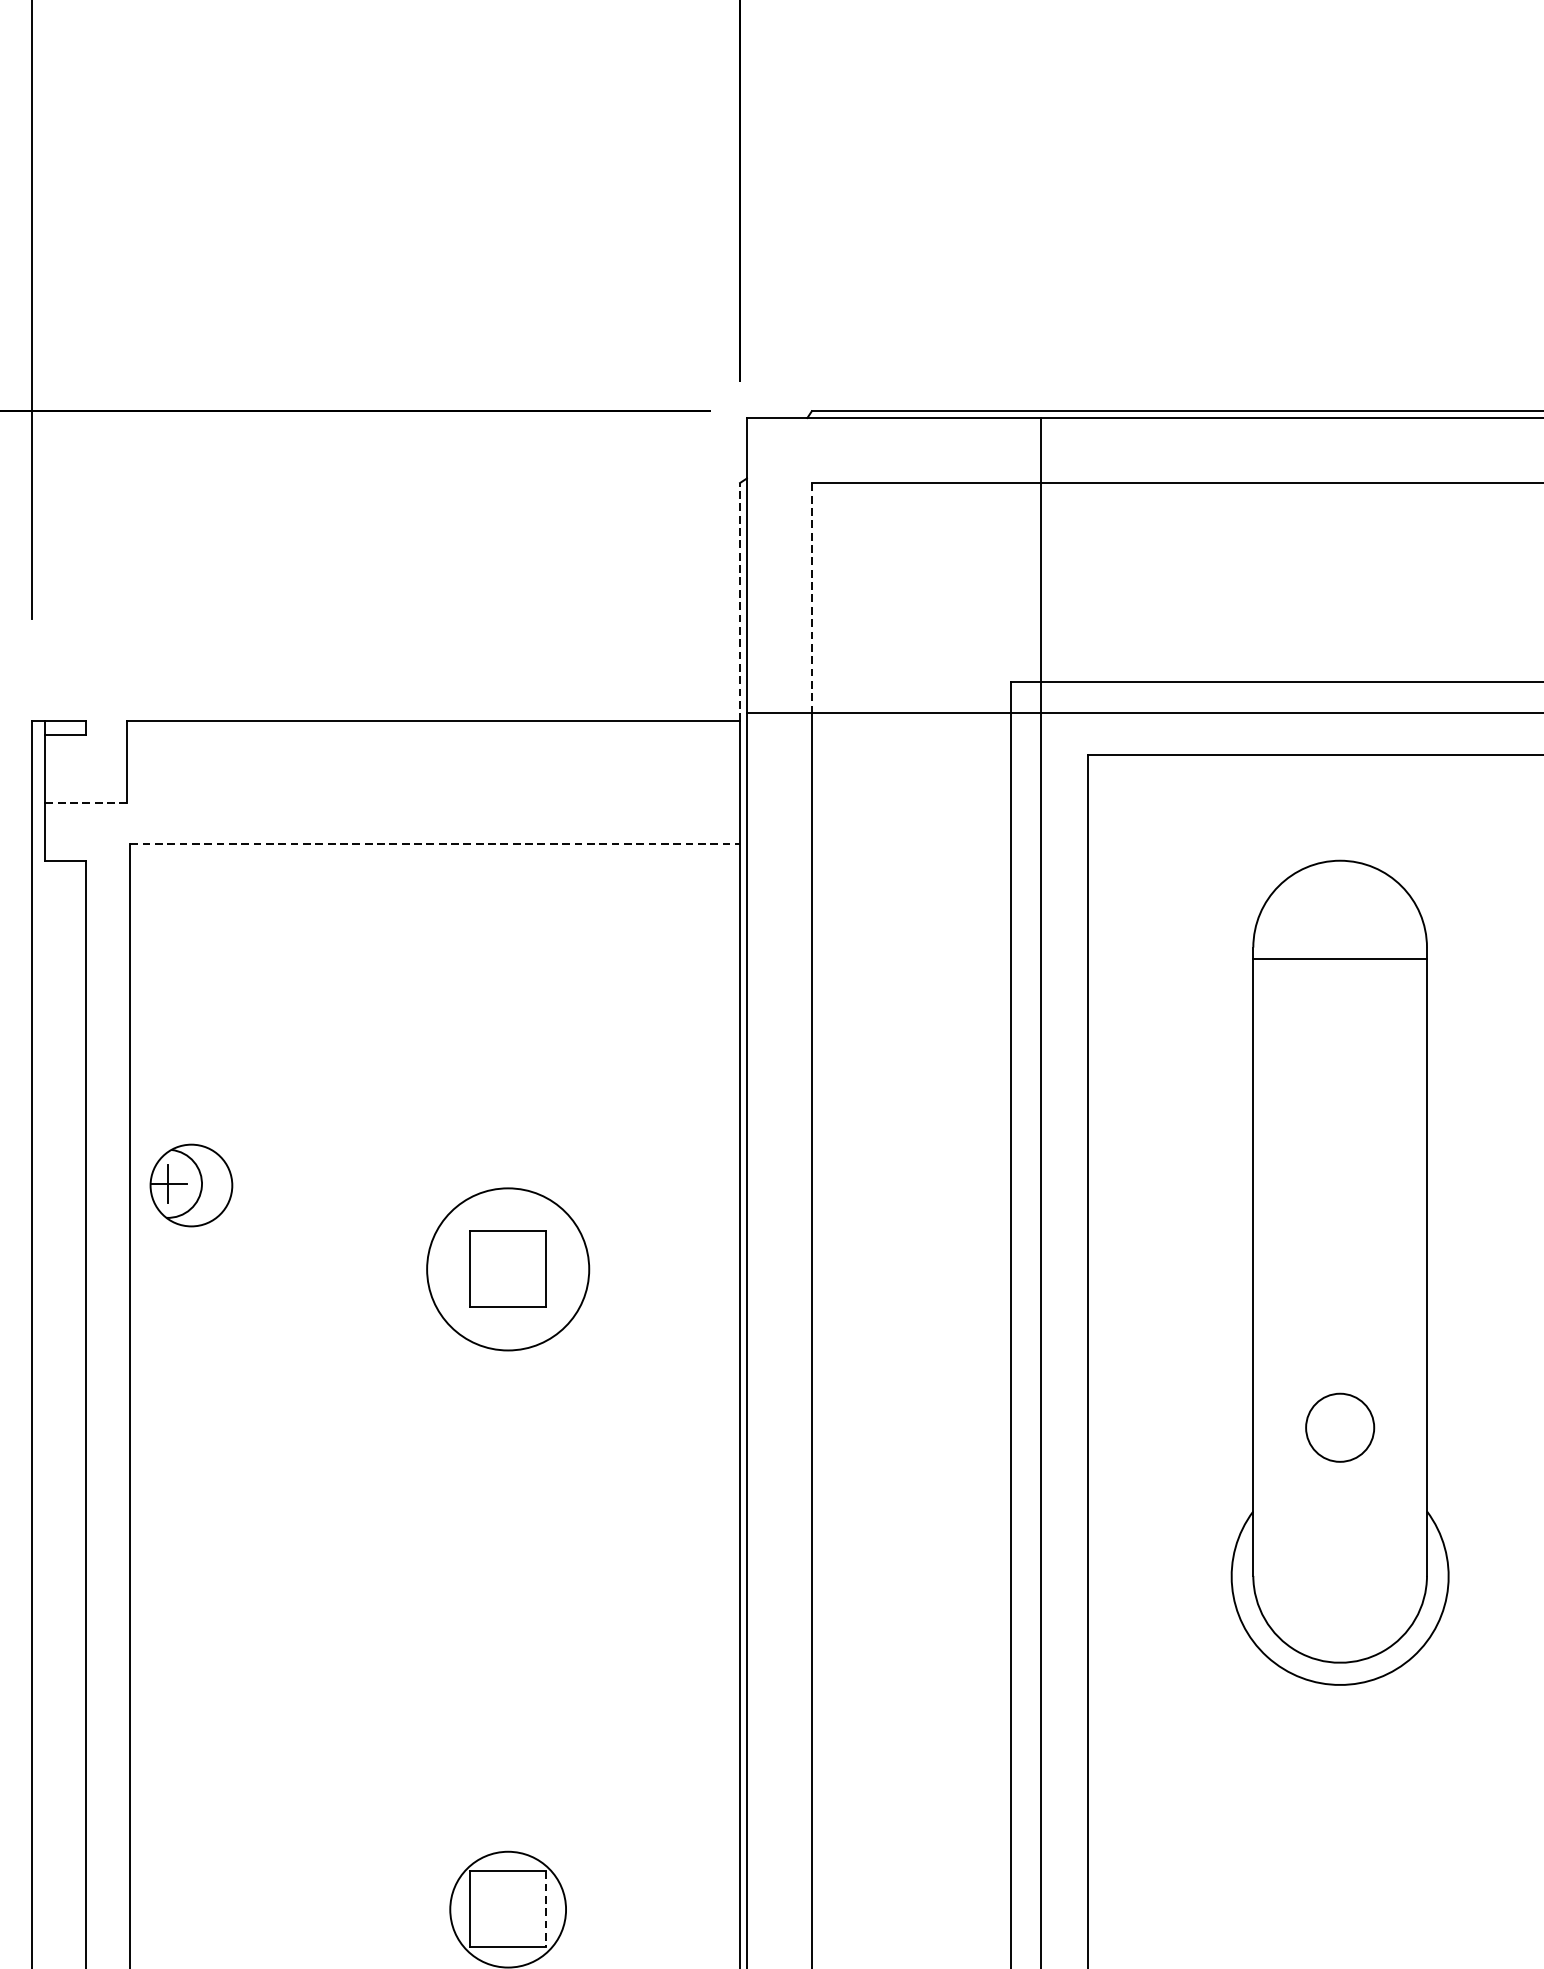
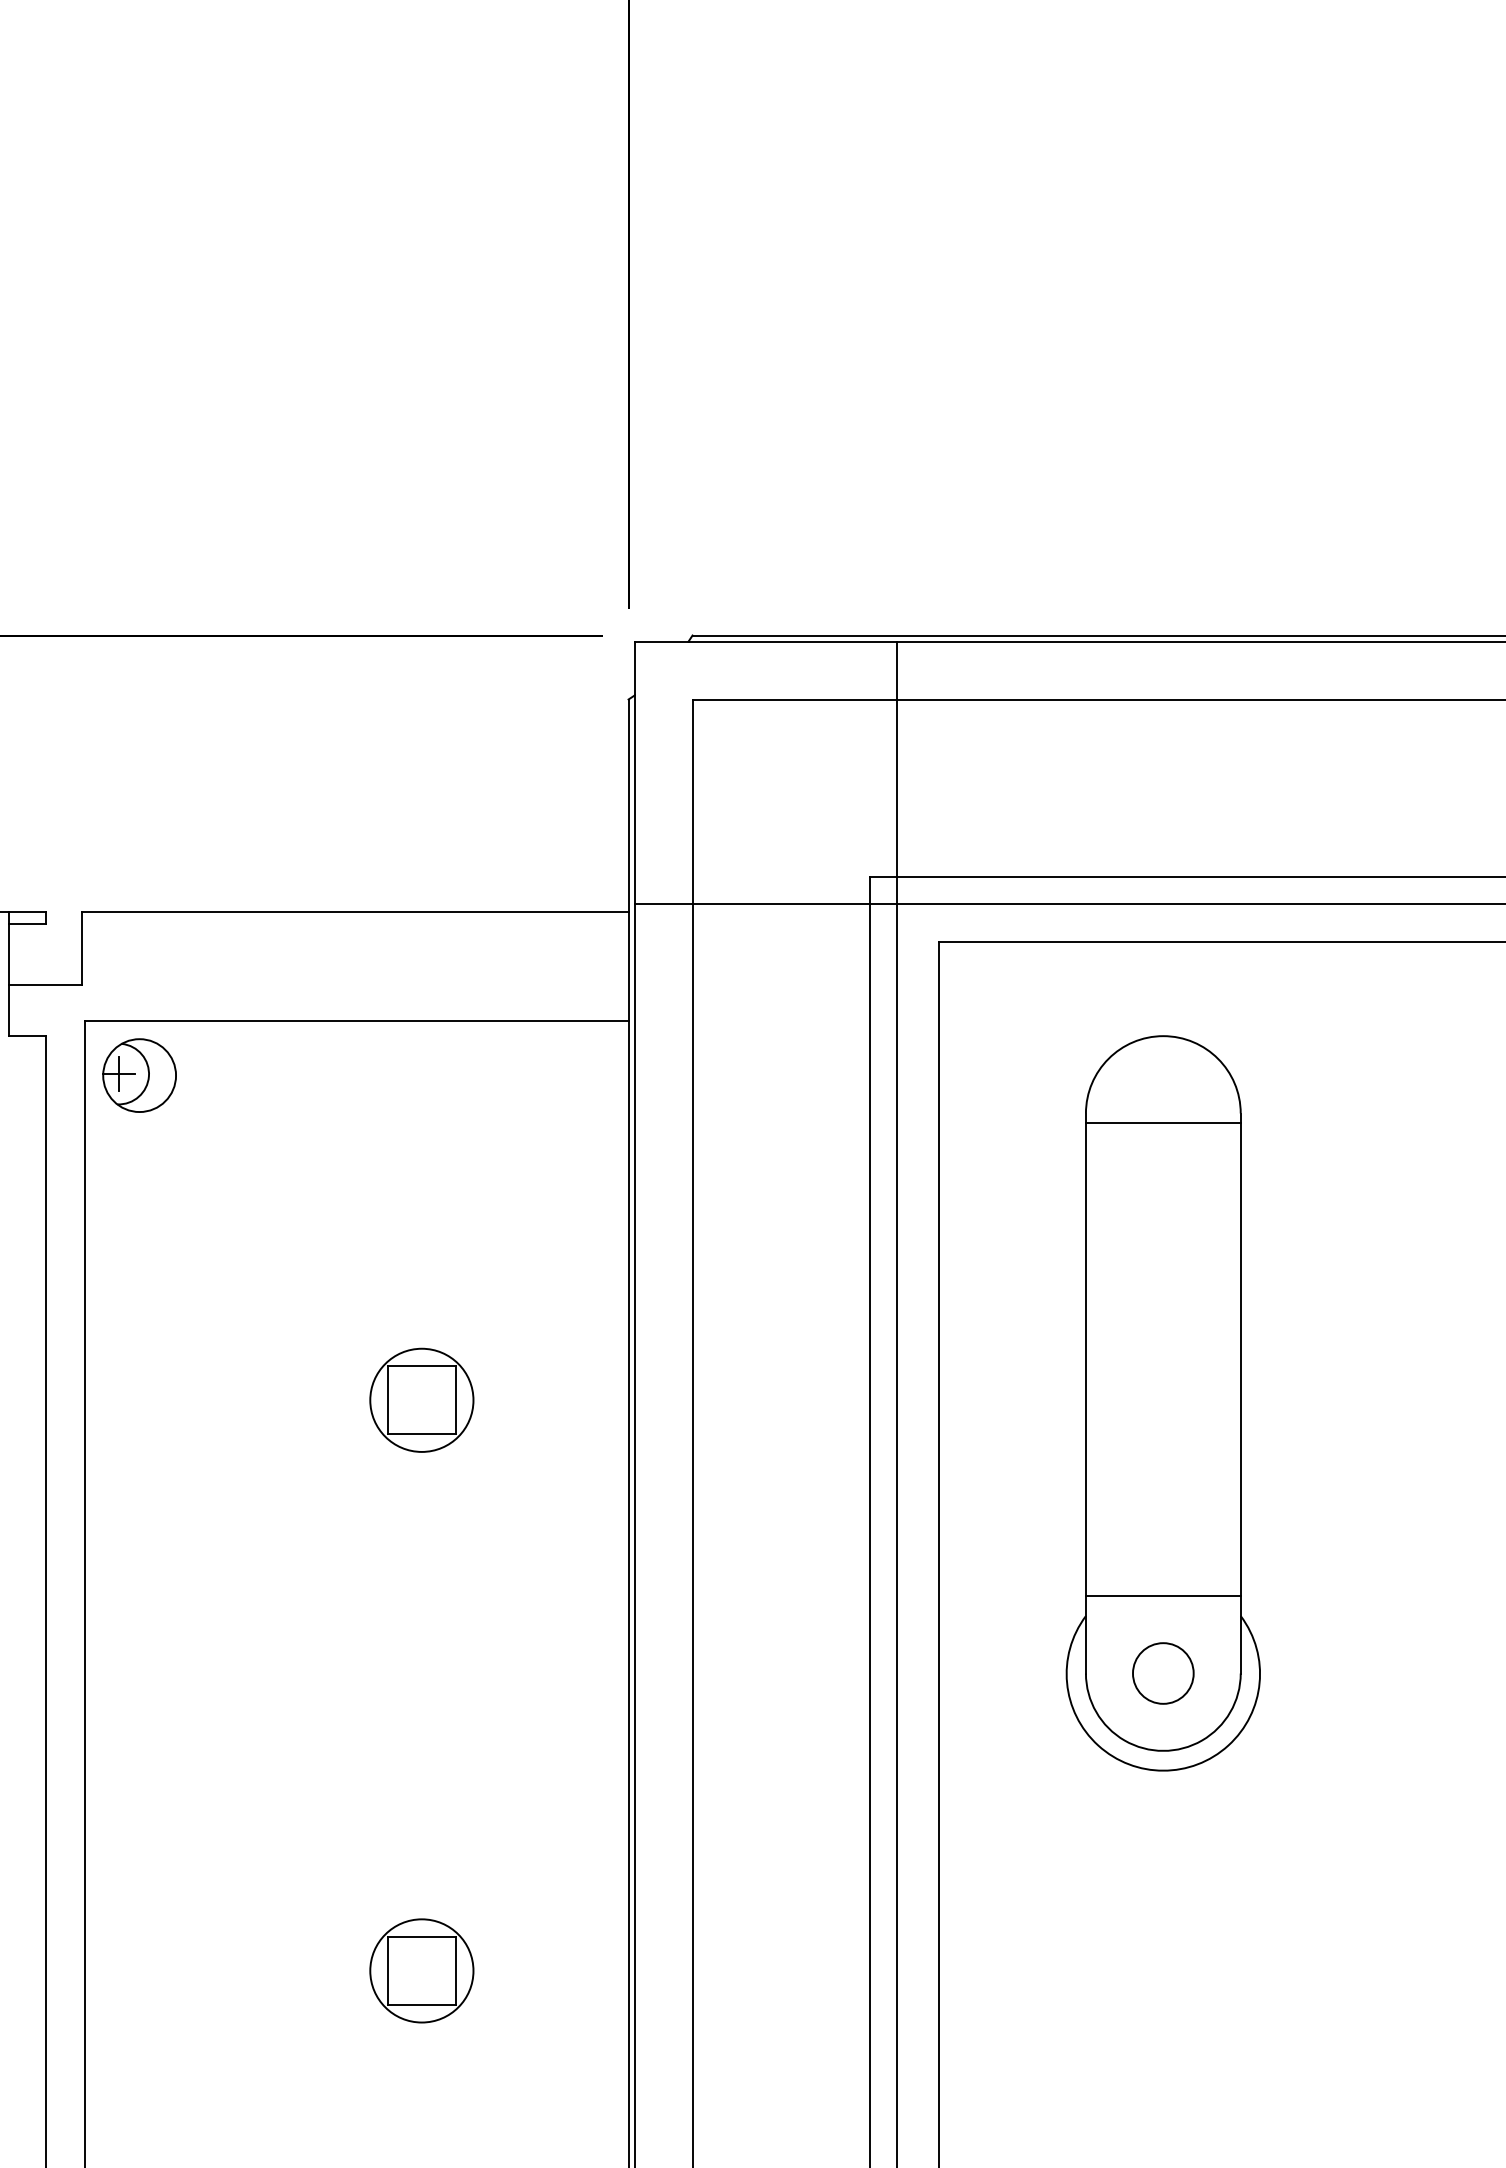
line: (811, 598) -> (692, 802), dashed -> solid
line: (740, 601) -> (628, 805), dashed -> solid
line: (86, 802) -> (46, 984), dashed -> solid
line: (434, 843) -> (356, 1020), dashed -> solid
part: (191, 1185) -> (139, 1075), moved
circle: (507, 1268) -> (421, 1399), size x0.71
circle: (1340, 1427) -> (1163, 1673), moved
line: (1339, 1488) -> (1162, 1595), added
line: (545, 1909) -> (455, 1970), dashed -> solid

